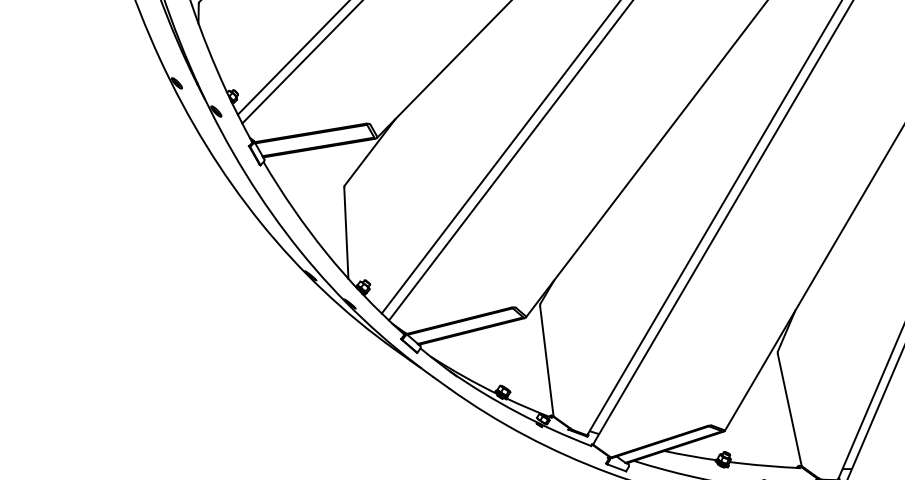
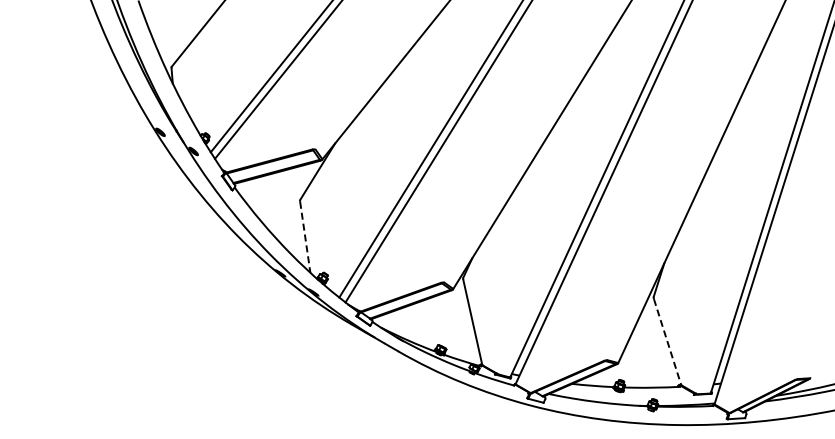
line: (346, 233) -> (305, 237), solid -> dashed
line: (789, 410) -> (667, 342), solid -> dashed

